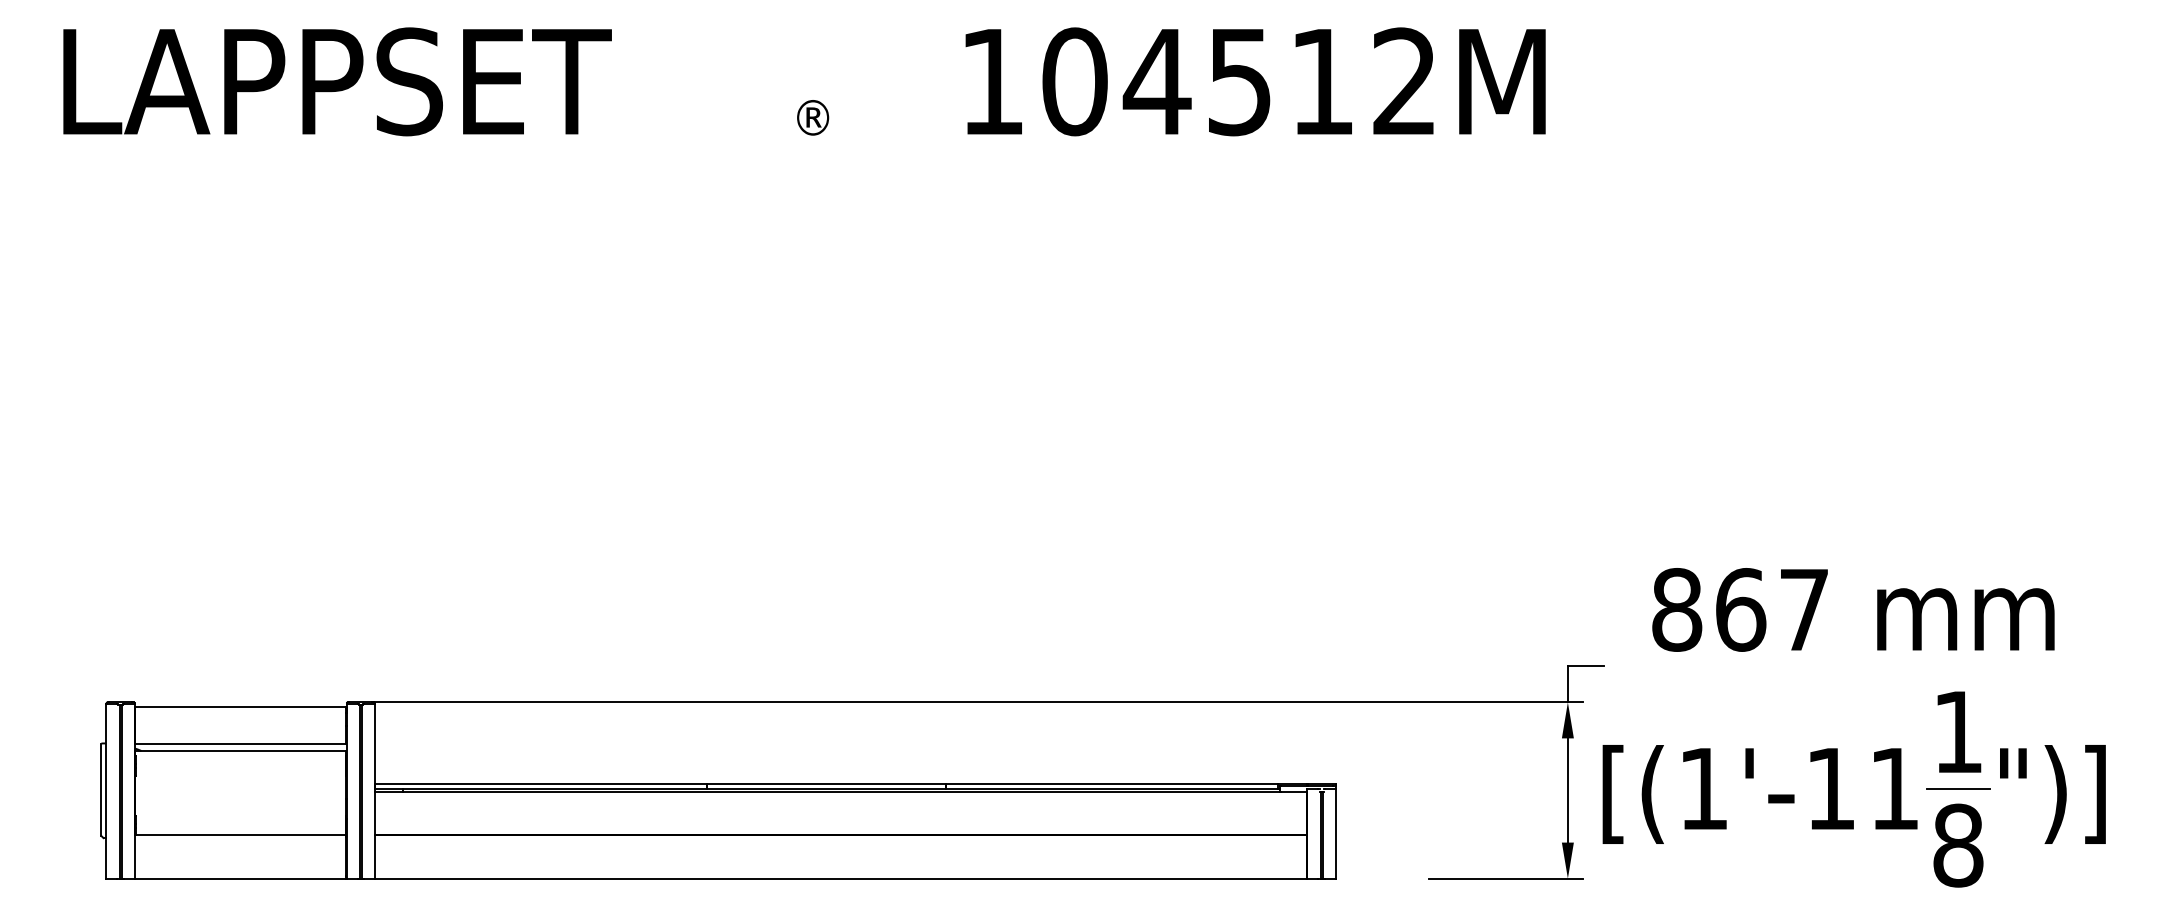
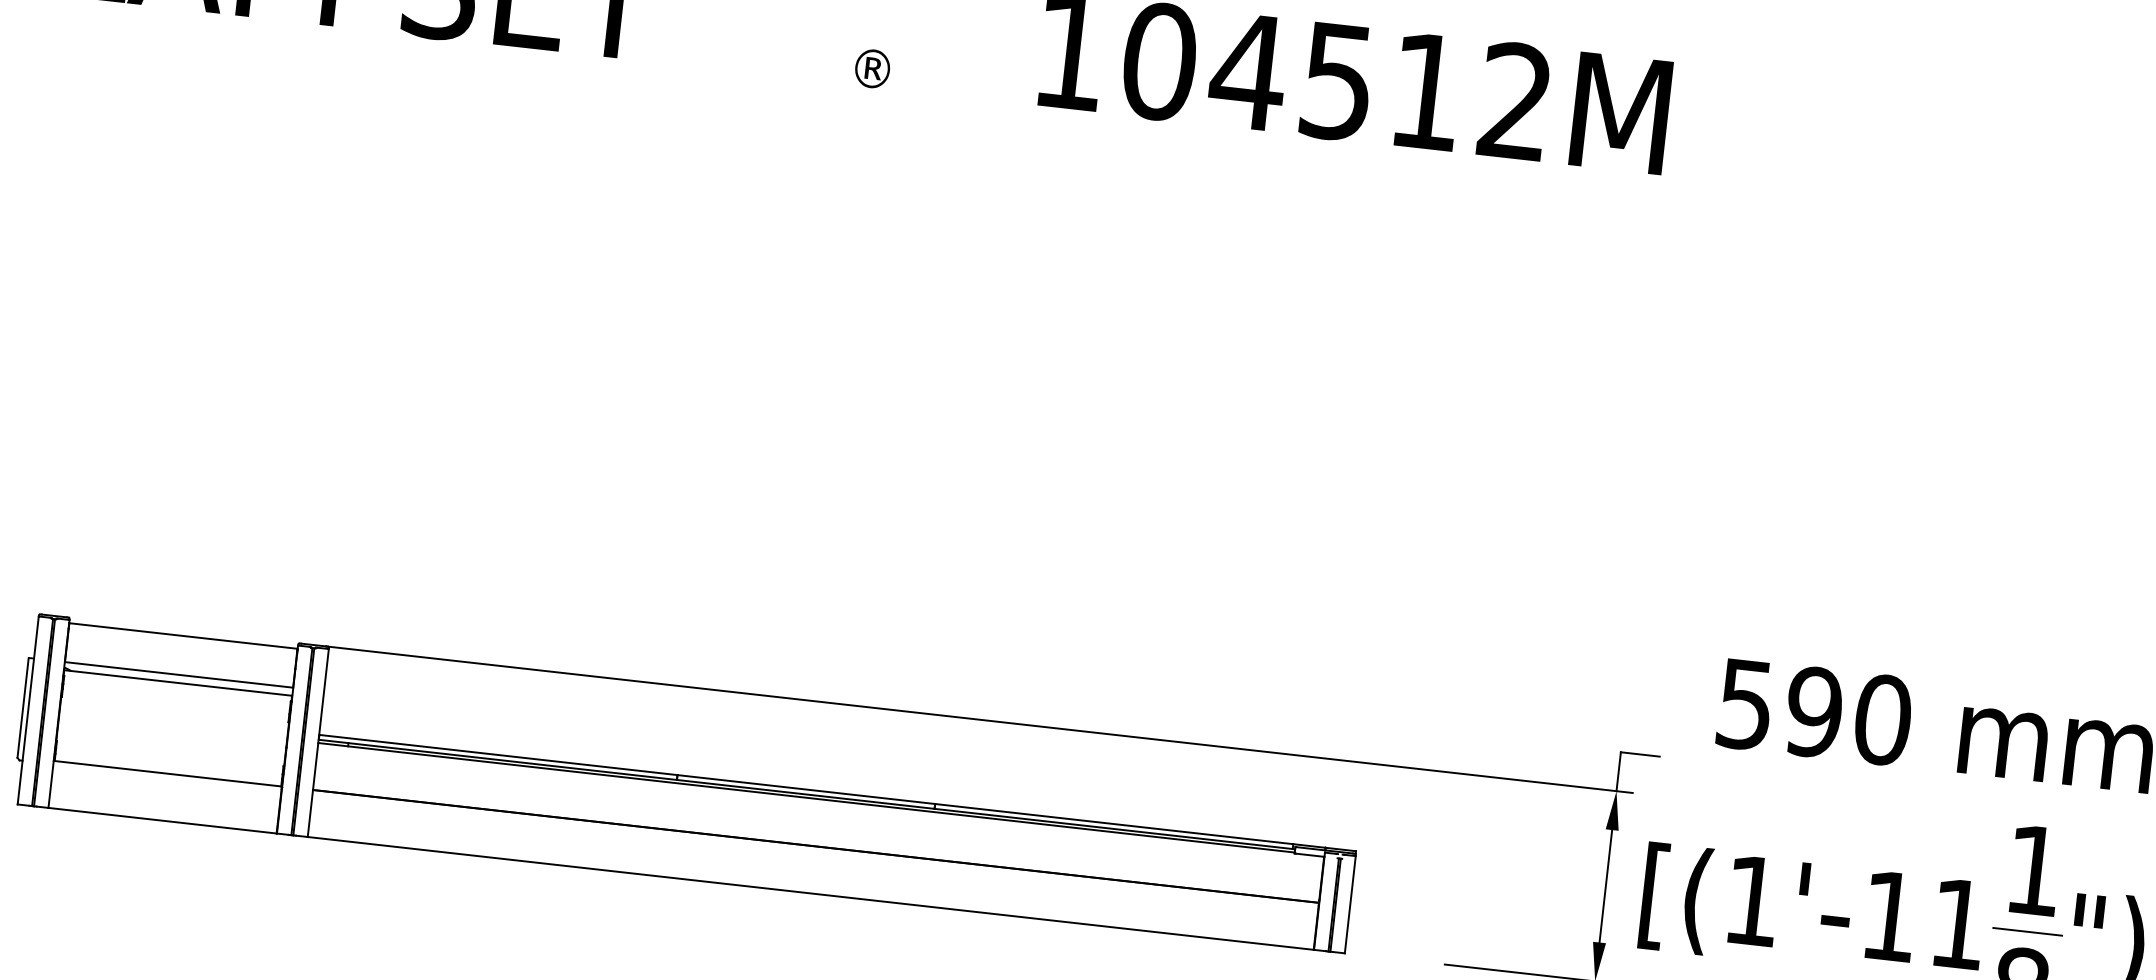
text: (1740, 609) -> (1814, 711), 867 -> 590

